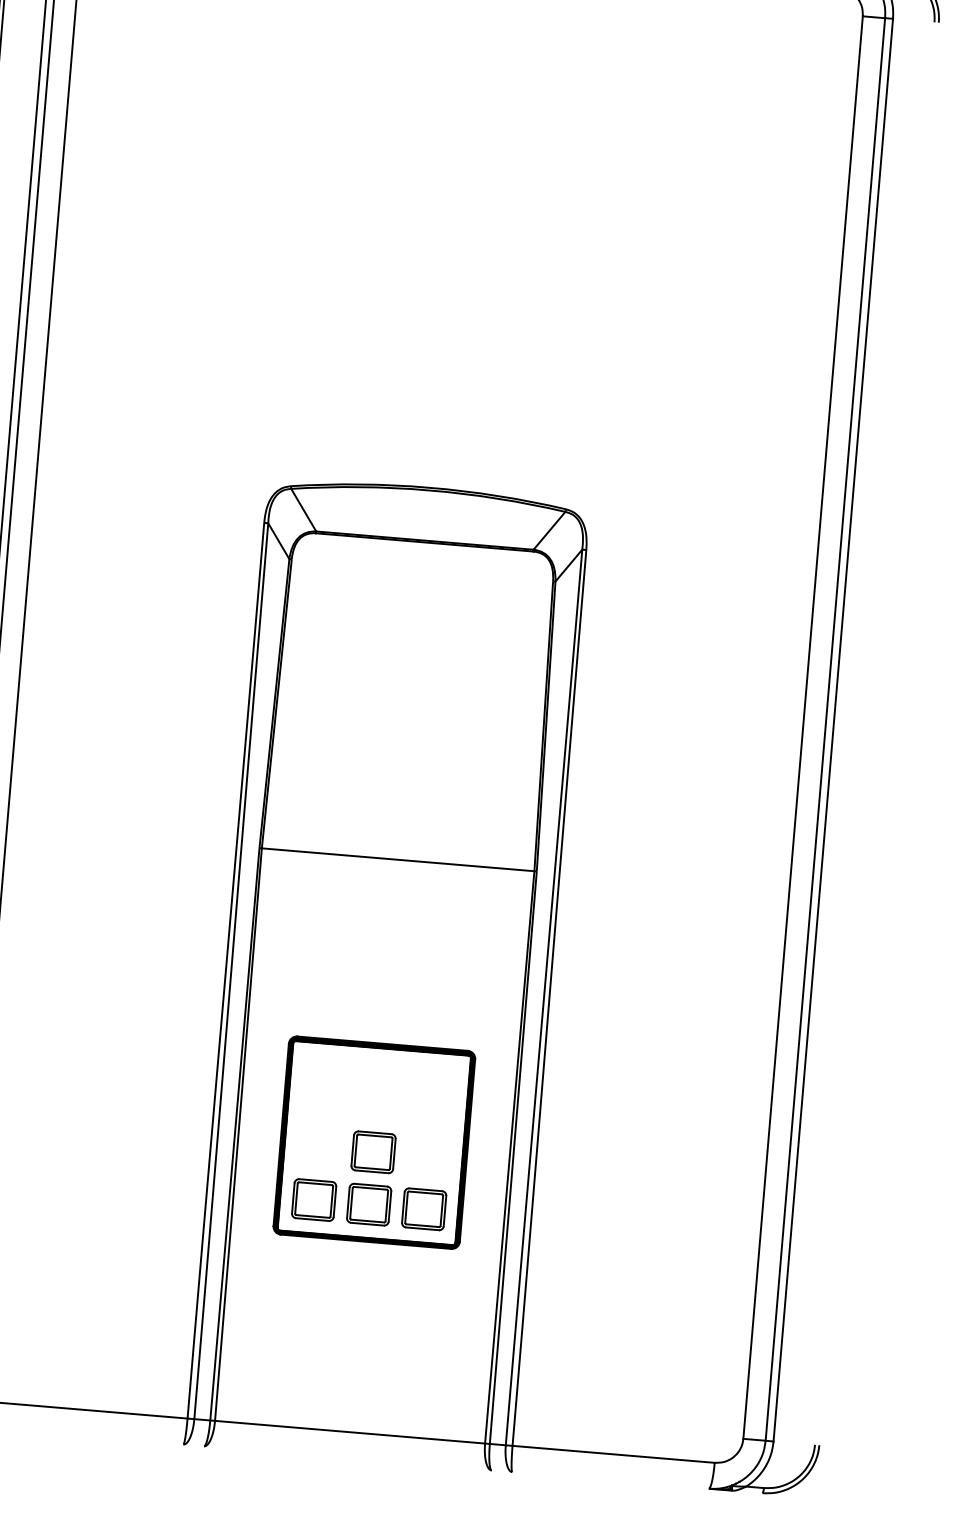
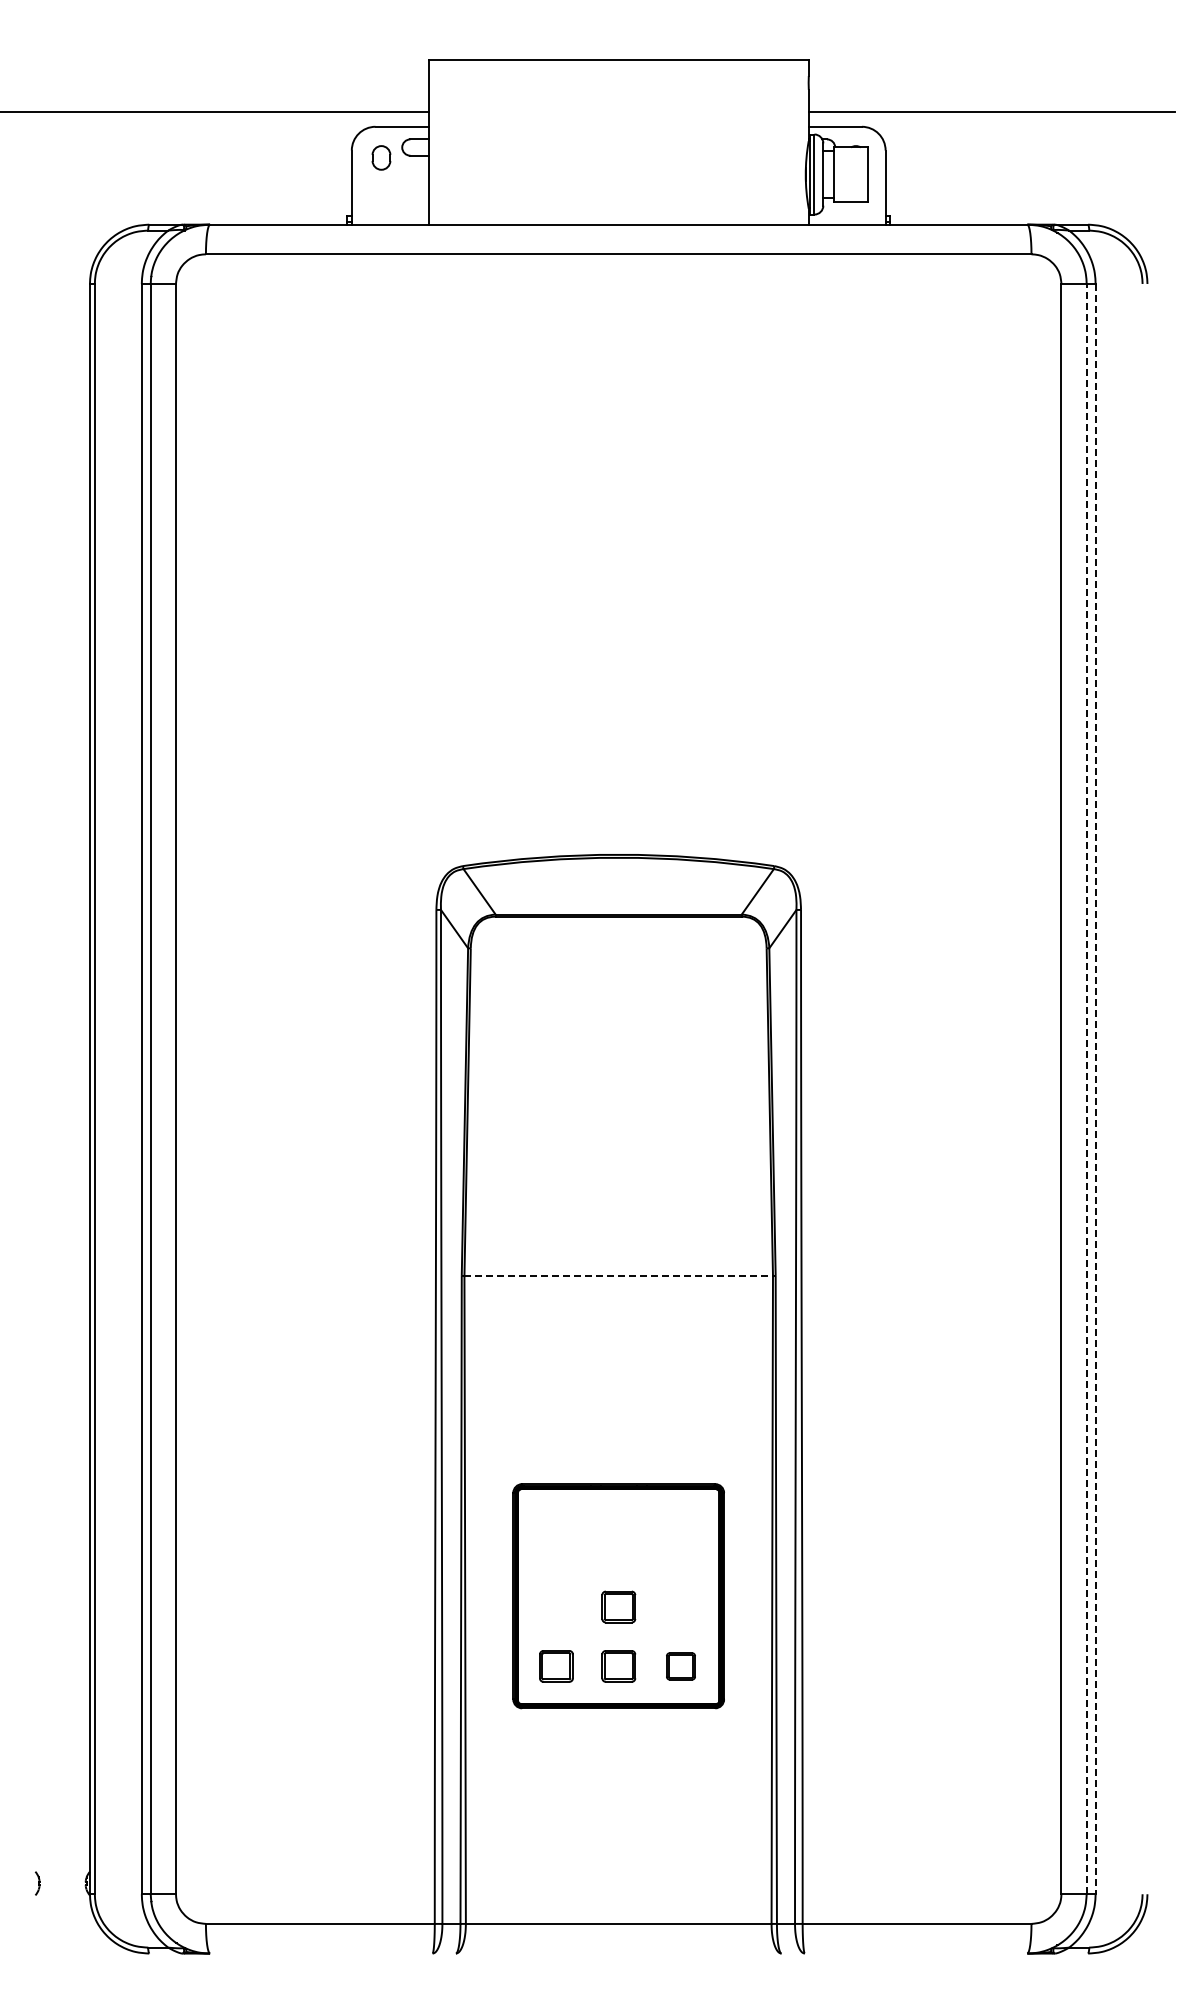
line: (825, 728) -> (1086, 1088), solid -> dashed
line: (833, 730) -> (1095, 1089), solid -> dashed
line: (398, 859) -> (619, 1275), solid -> dashed
part: (373, 1151) -> (618, 1606), size x0.7
part: (314, 1200) -> (556, 1666), size x0.7
part: (368, 1204) -> (618, 1666), size x0.7
part: (423, 1209) -> (680, 1666), size x0.6

